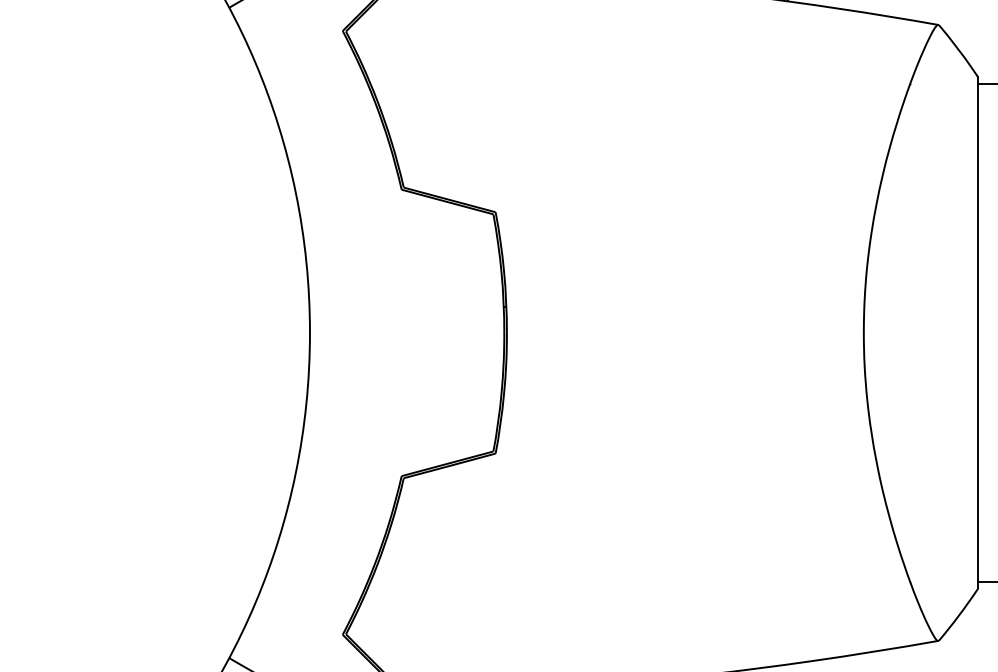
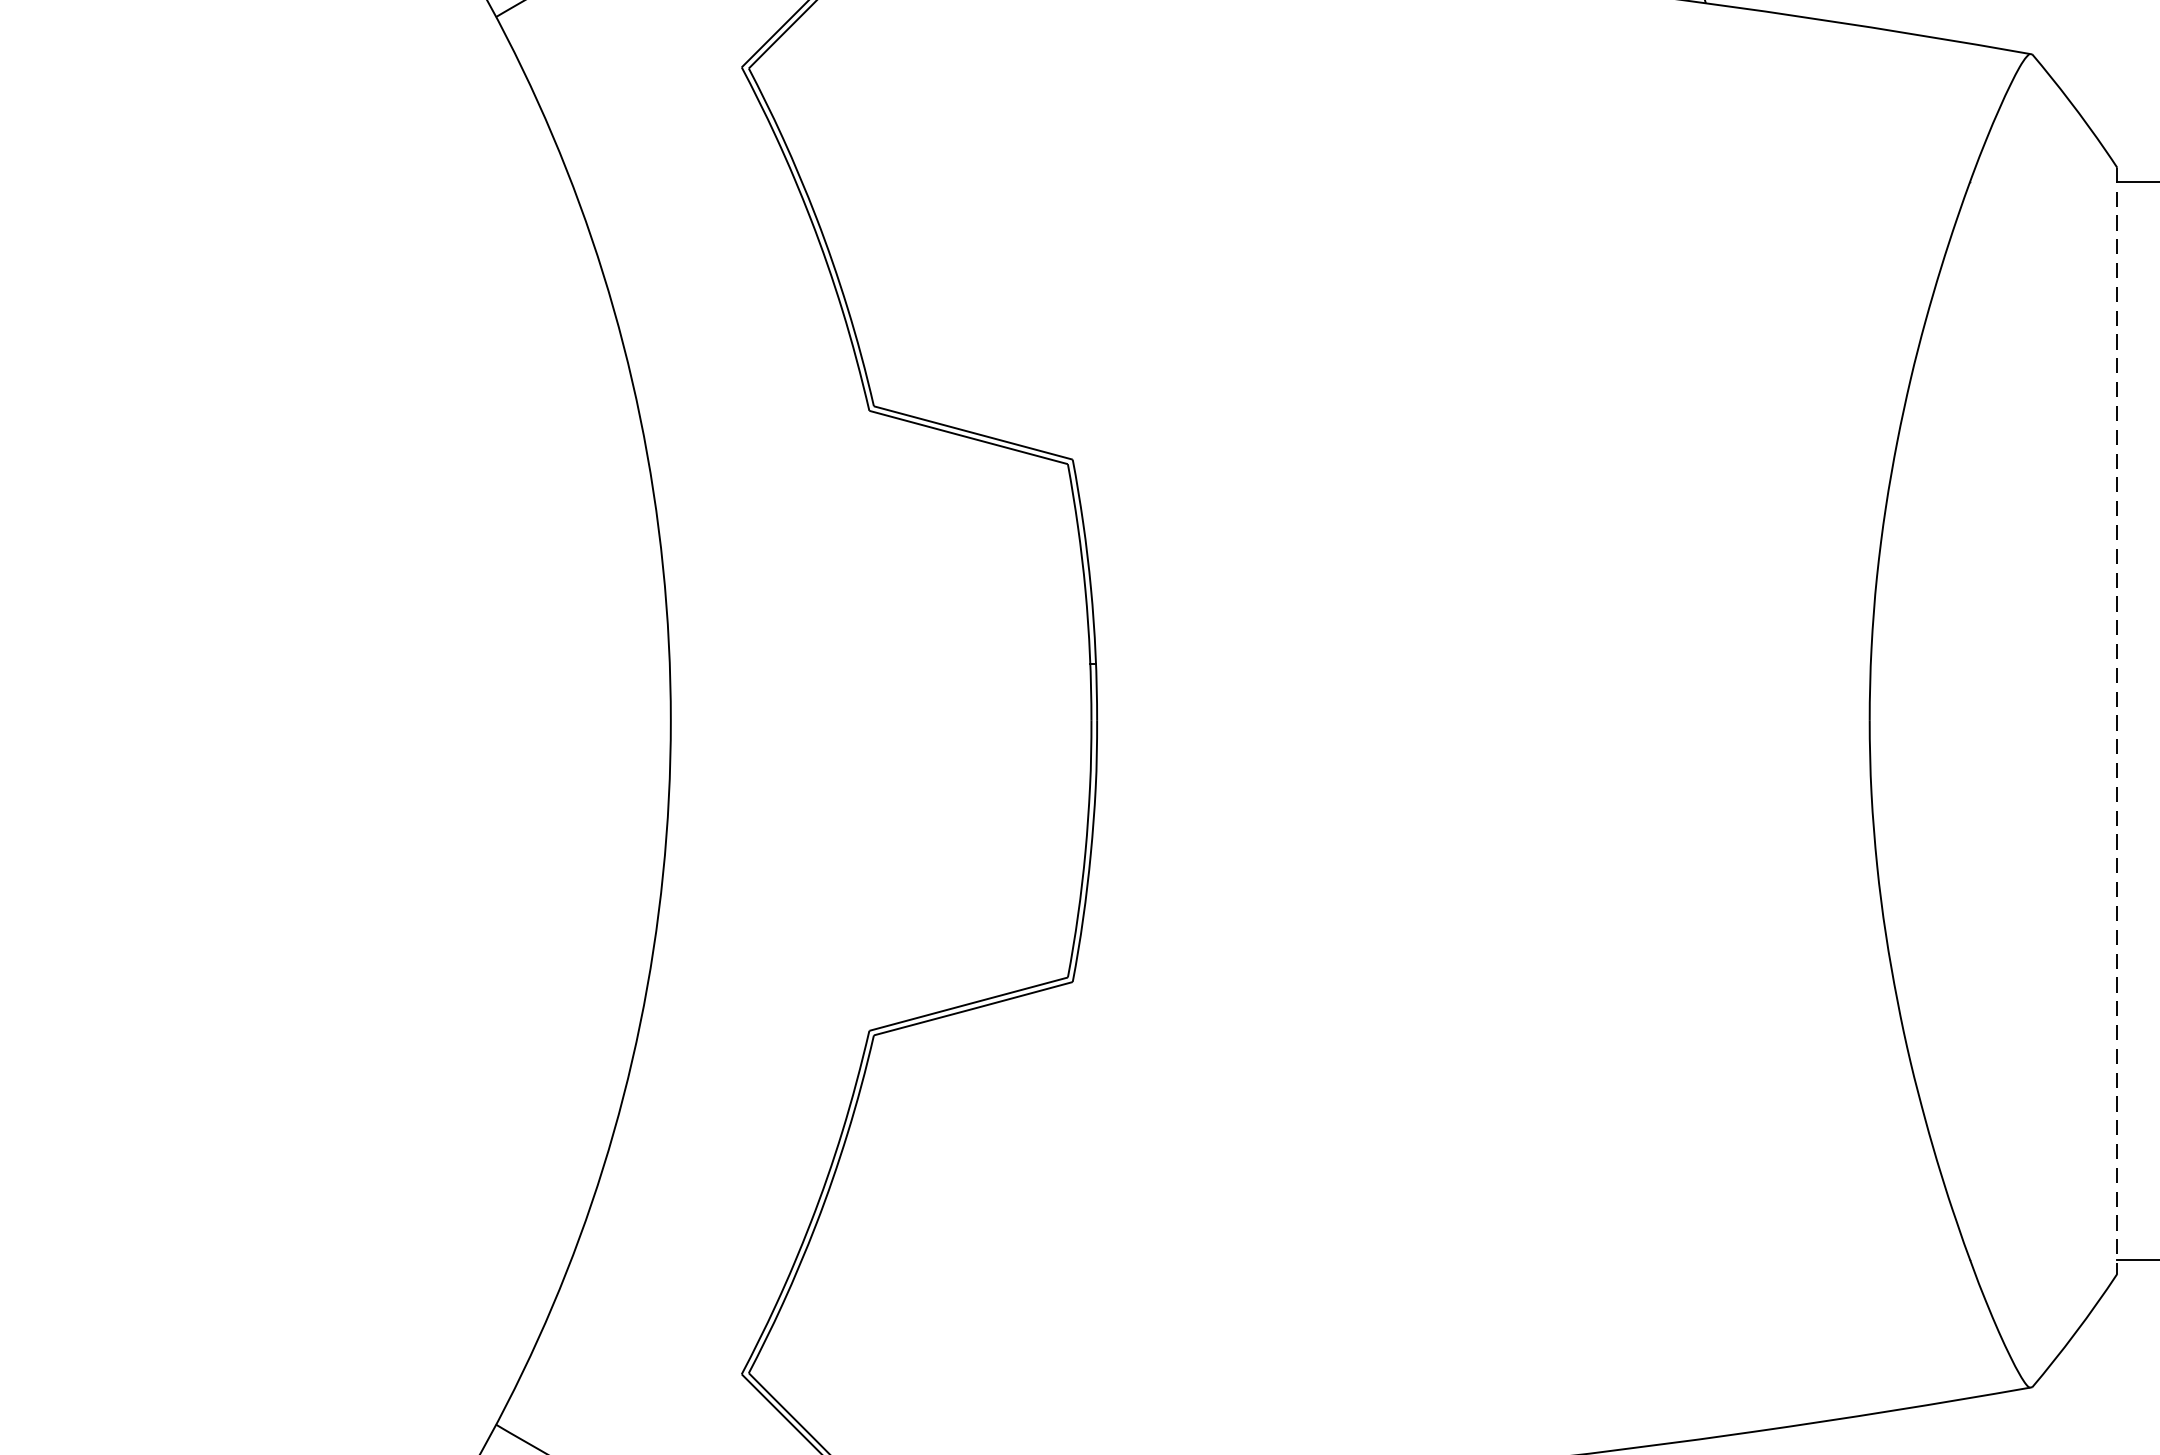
line: (978, 332) -> (2117, 719), solid -> dashed

